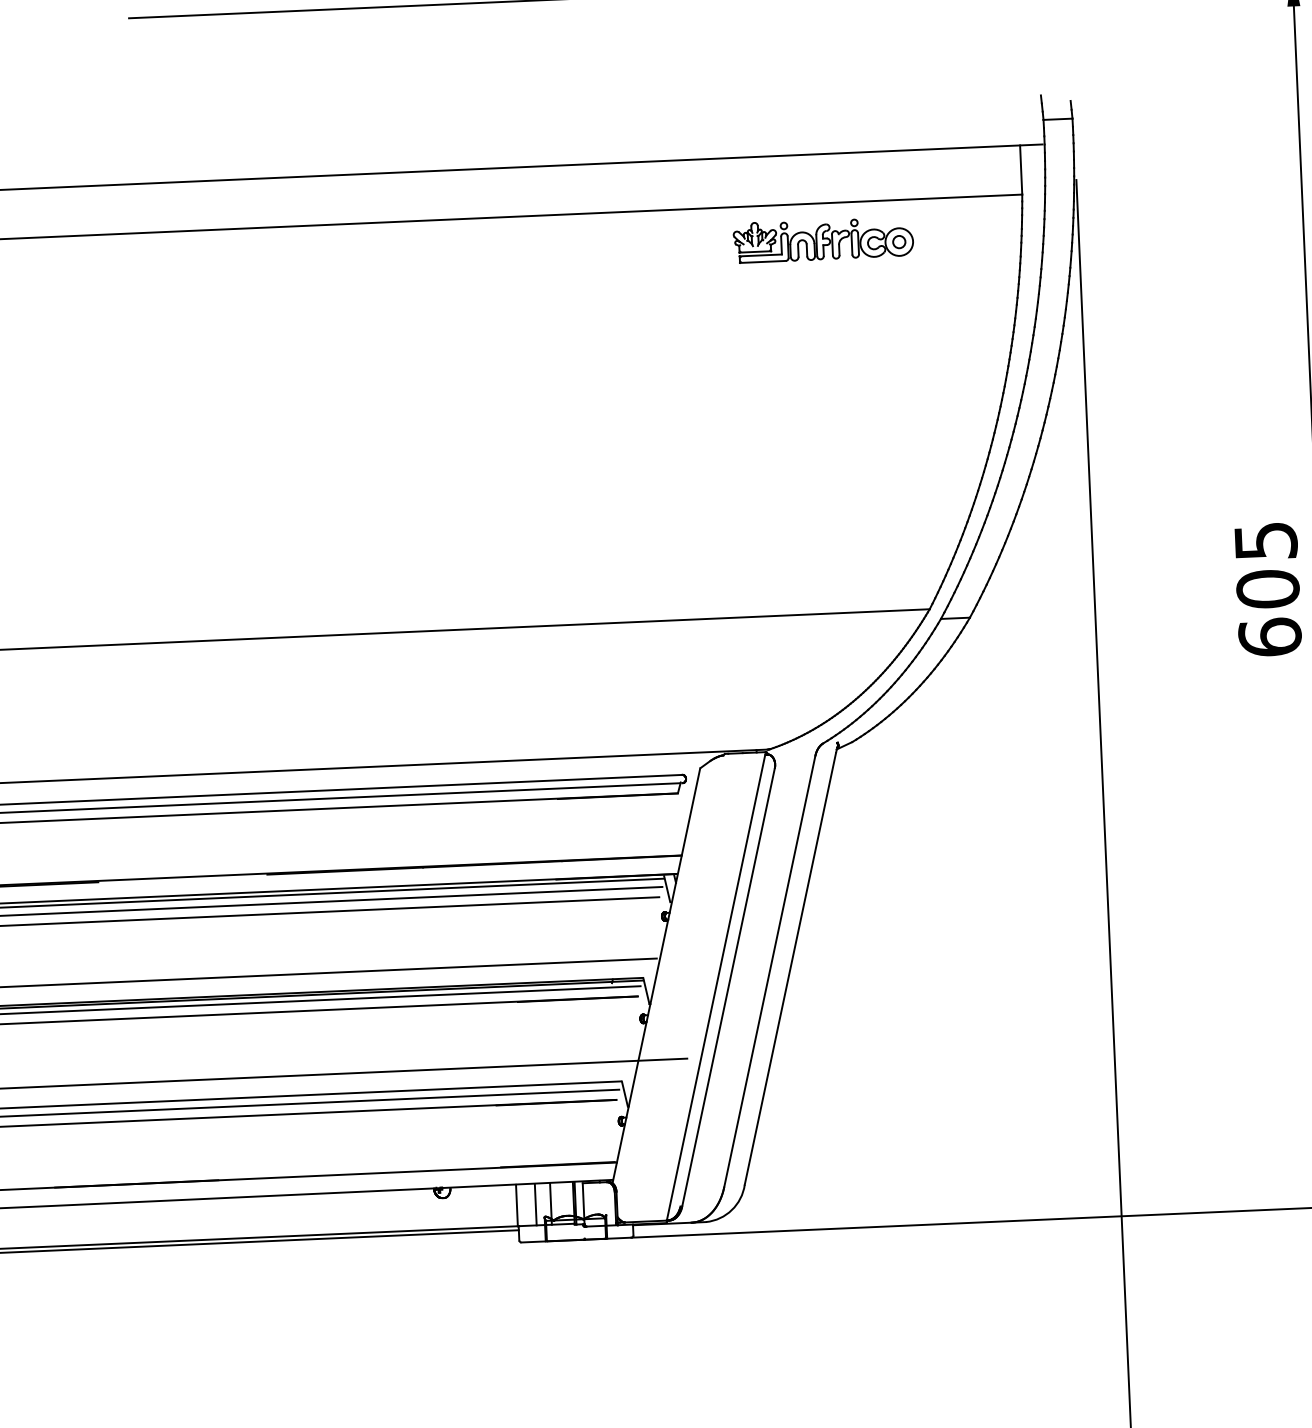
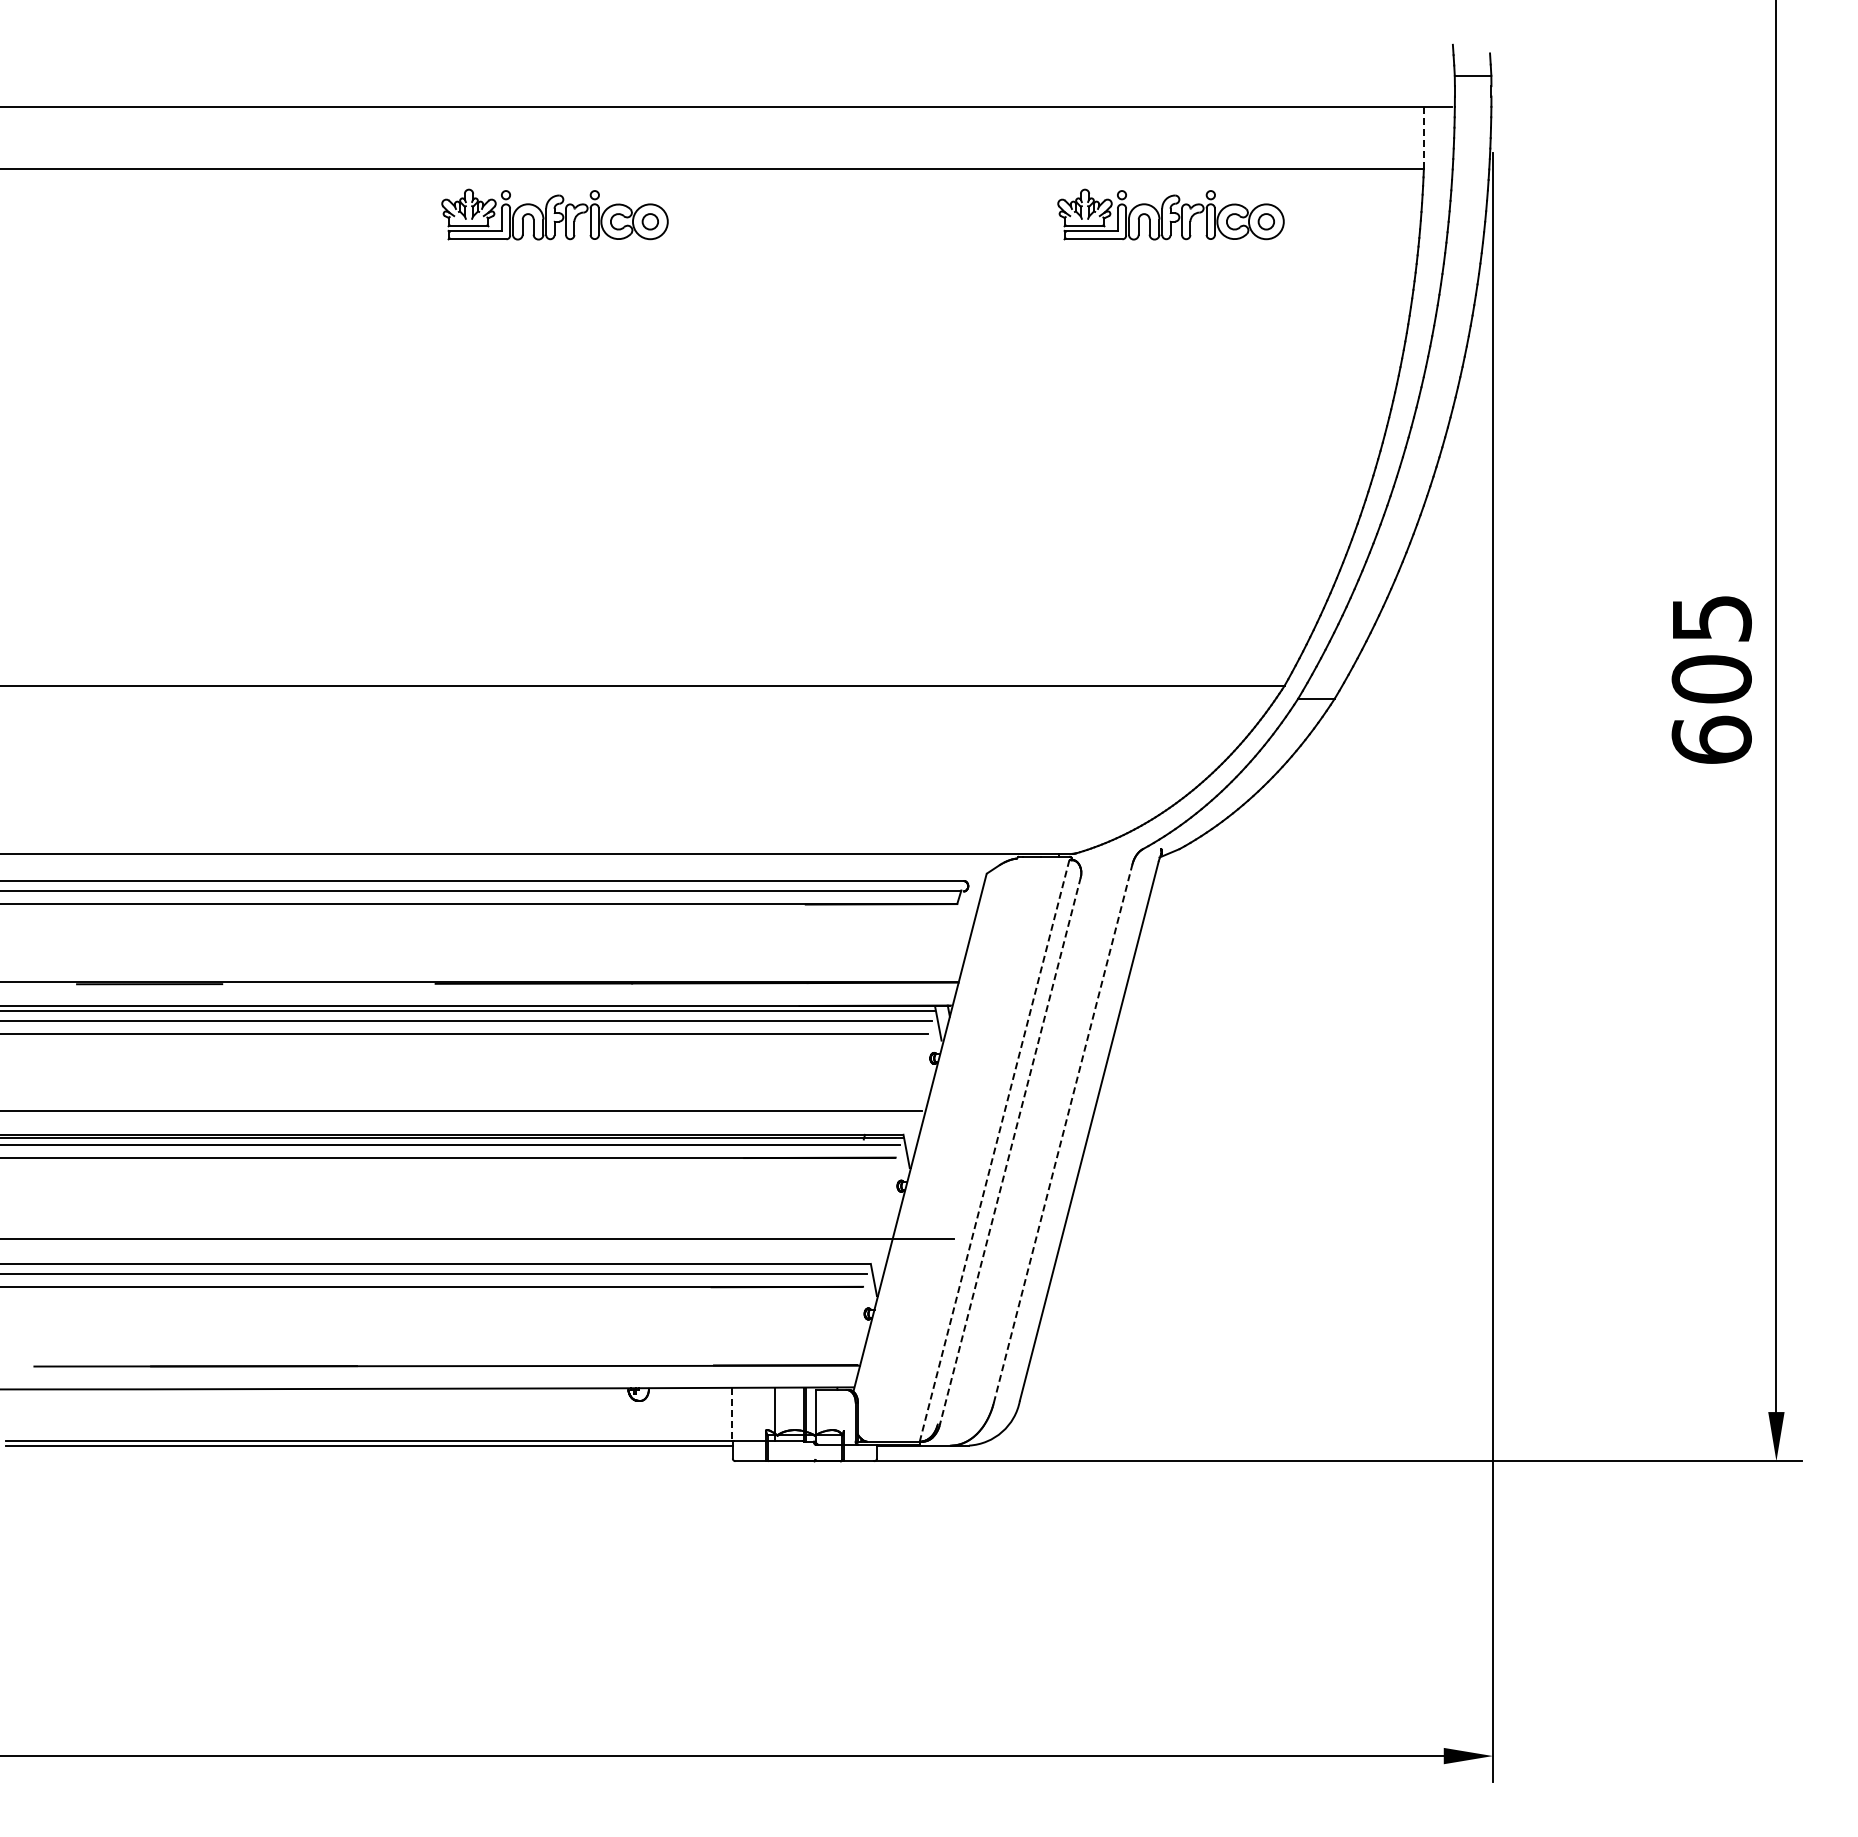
line: (1020, 170) -> (1423, 138), solid -> dashed
part: (334, 260) -> (554, 214), added
line: (770, 971) -> (1063, 1133), solid -> dashed
line: (728, 987) -> (1010, 1151), solid -> dashed
line: (716, 988) -> (994, 1151), solid -> dashed
line: (535, 1204) -> (755, 1414), removed
line: (516, 1205) -> (731, 1414), solid -> dashed

